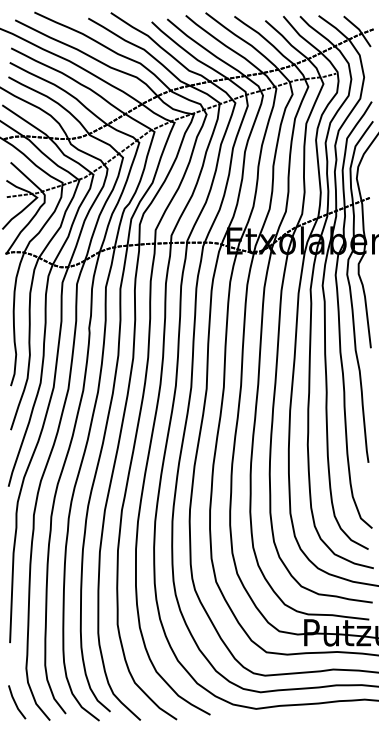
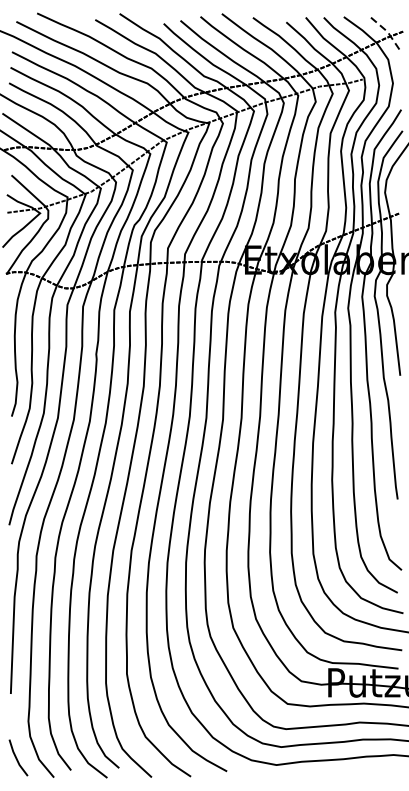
line: (359, 29) -> (387, 31), solid -> dashed

